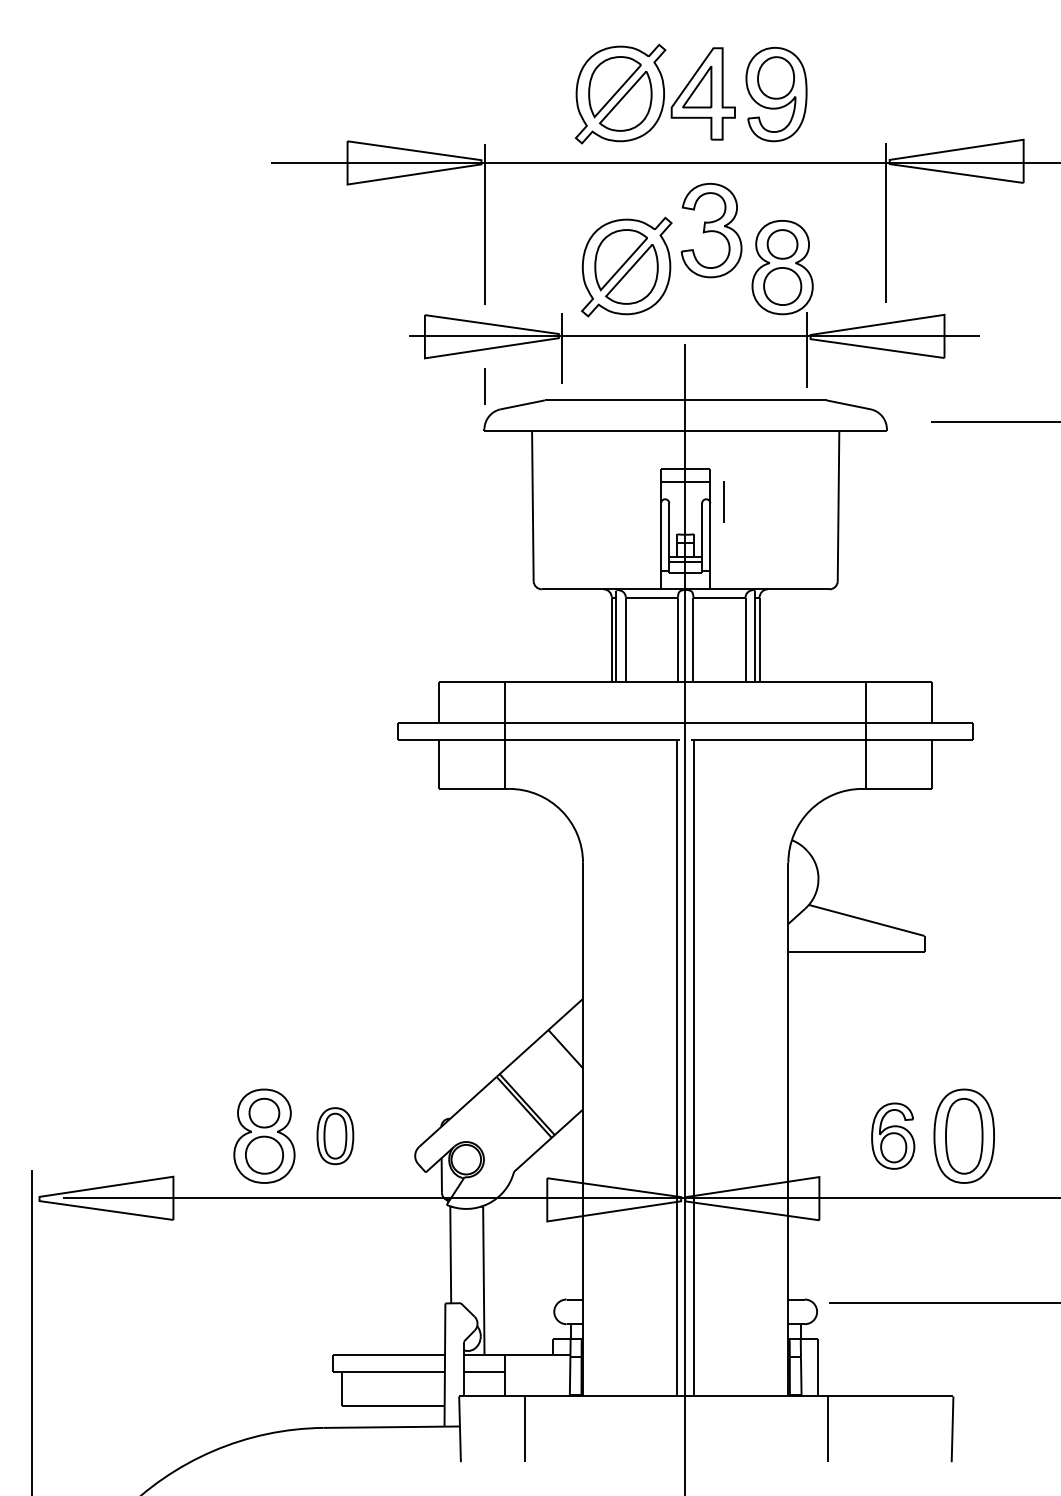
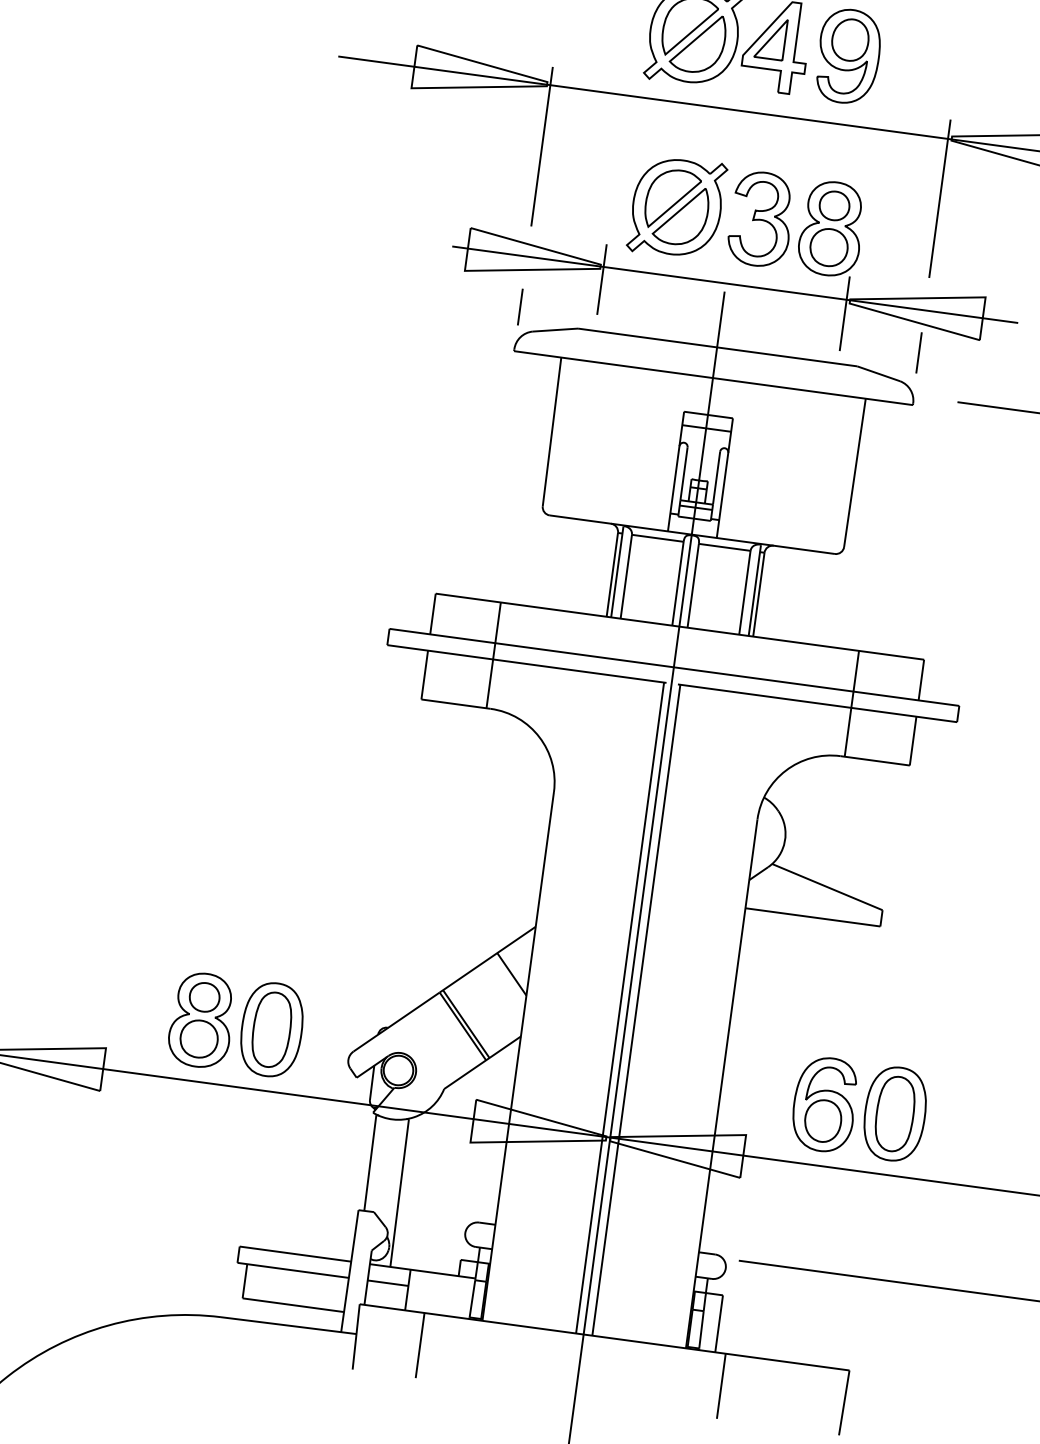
part: (711, 230) -> (761, 219), moved
line: (723, 501) -> (918, 352), moved
part: (335, 1135) -> (272, 1029), size x1.67
part: (893, 1135) -> (825, 1103), size x1.43

